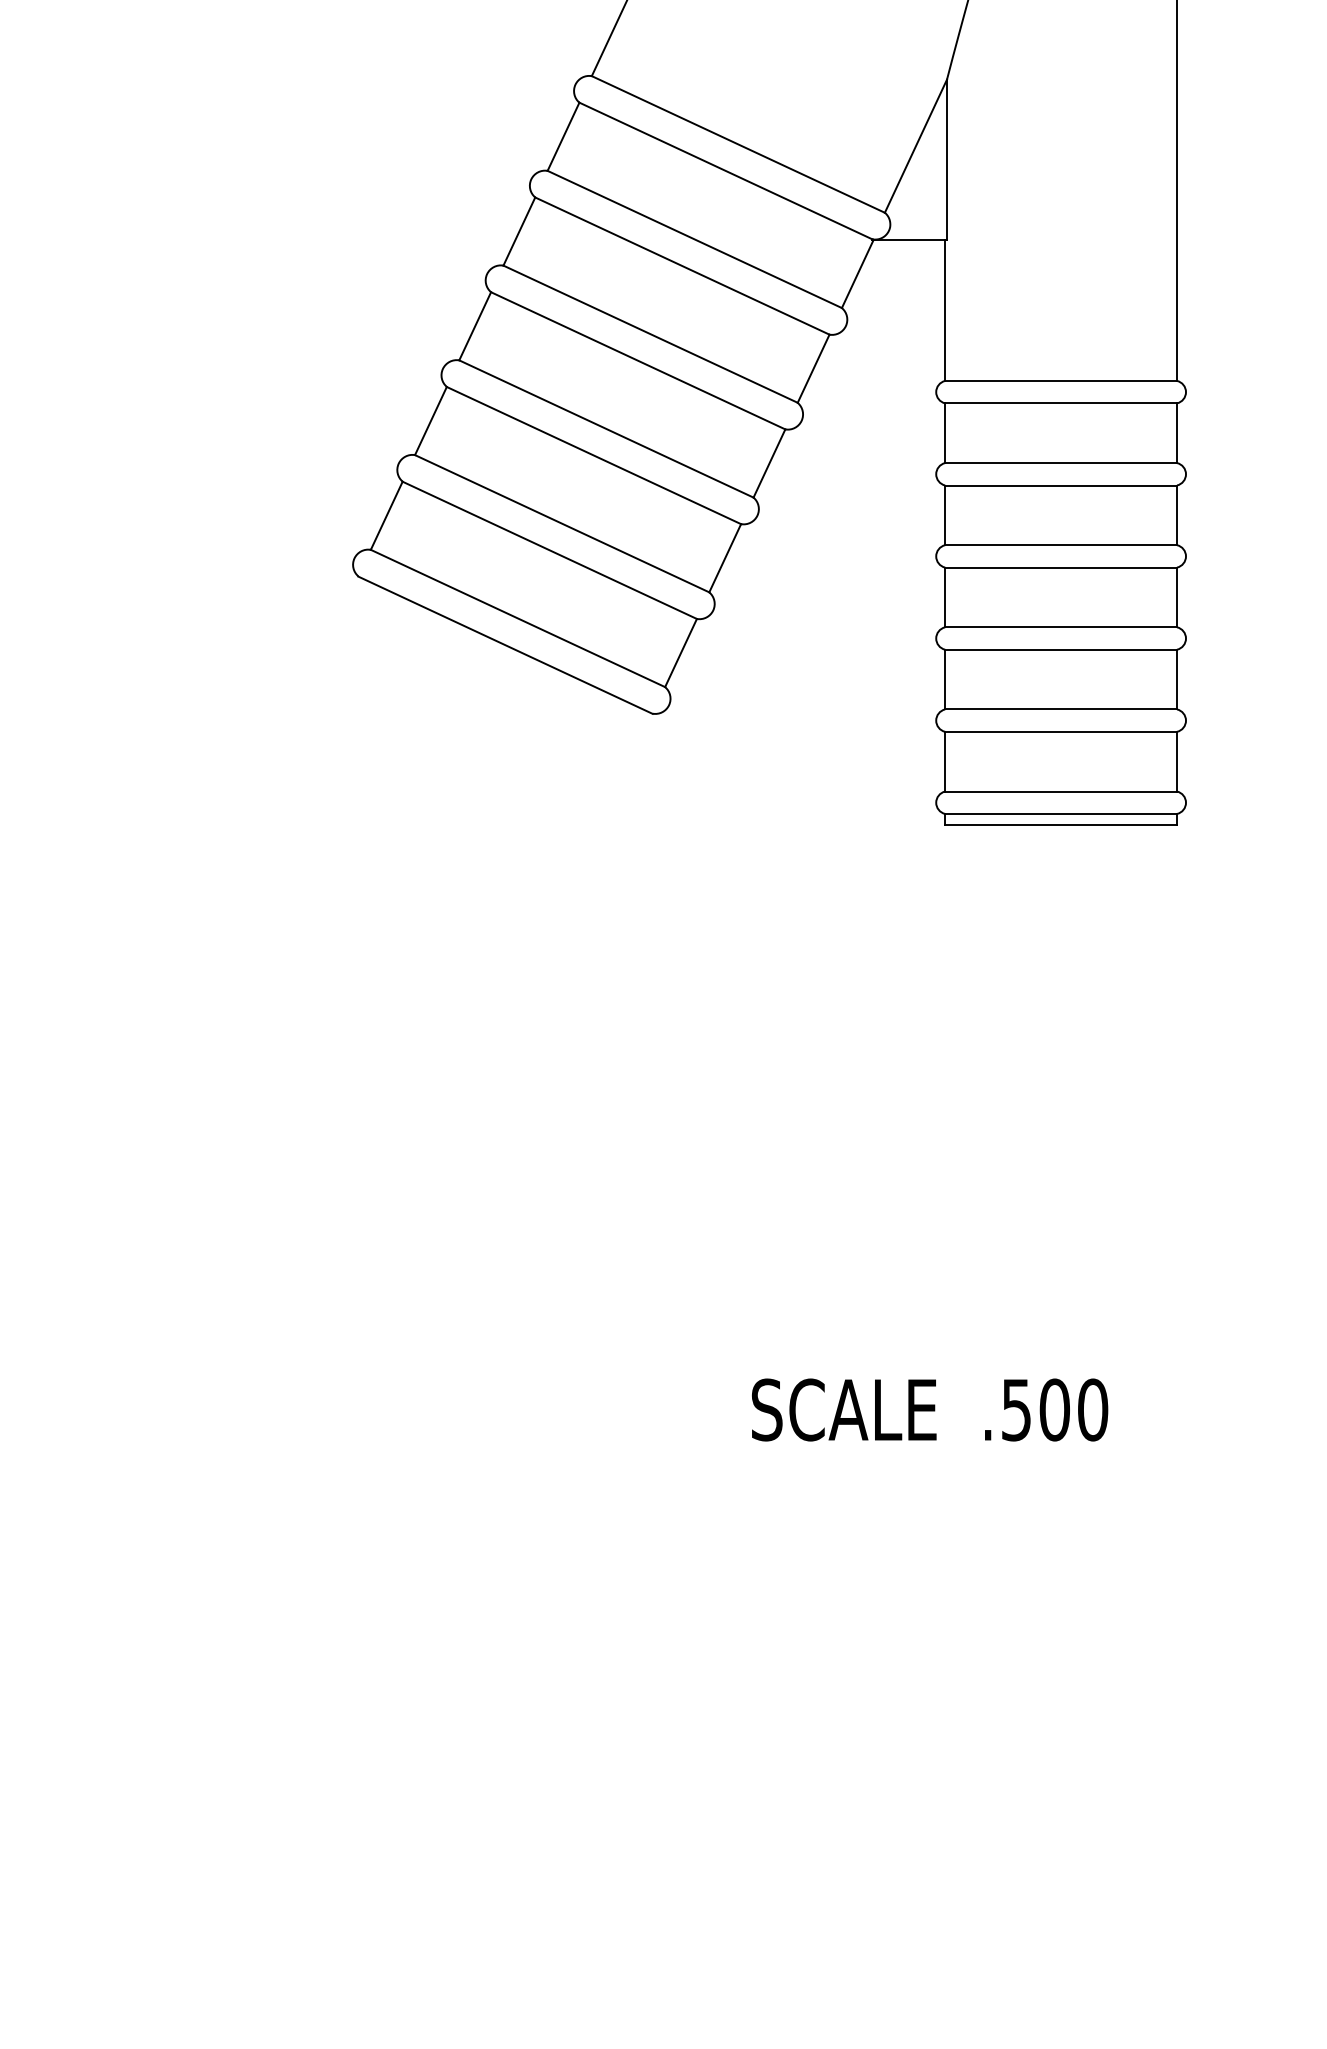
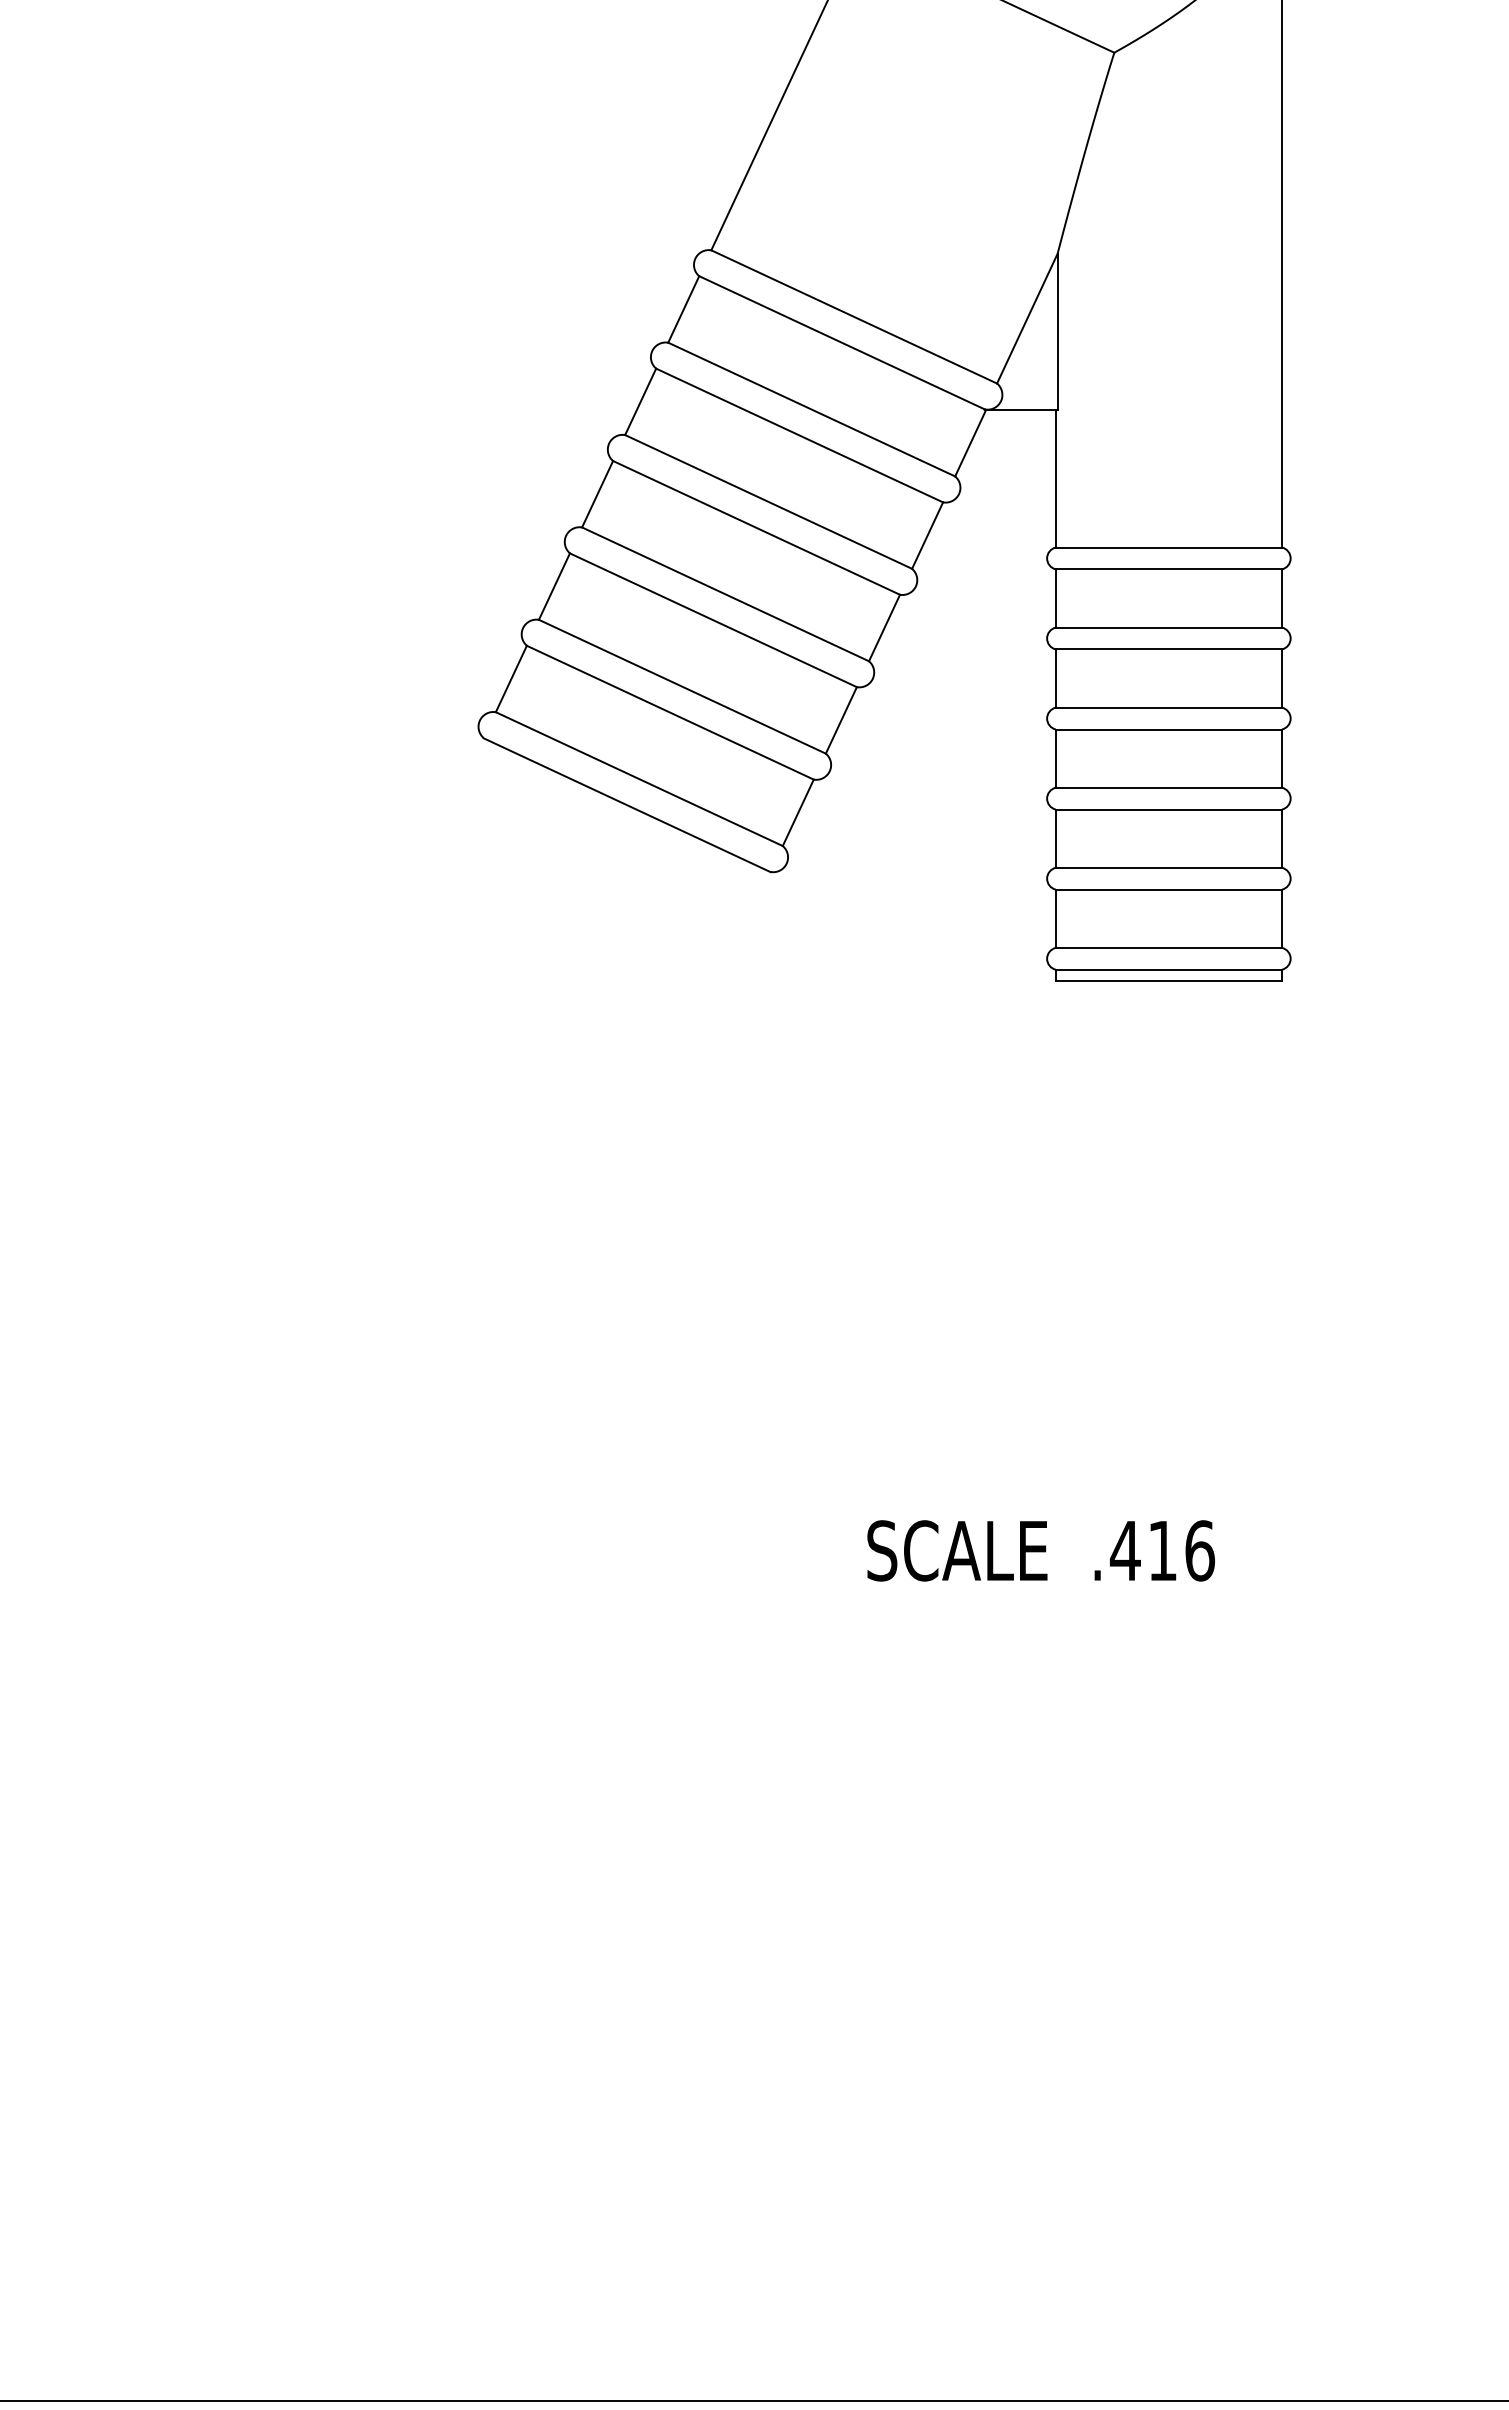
text: (1054, 1409) -> (1162, 1550), .500 -> .416

